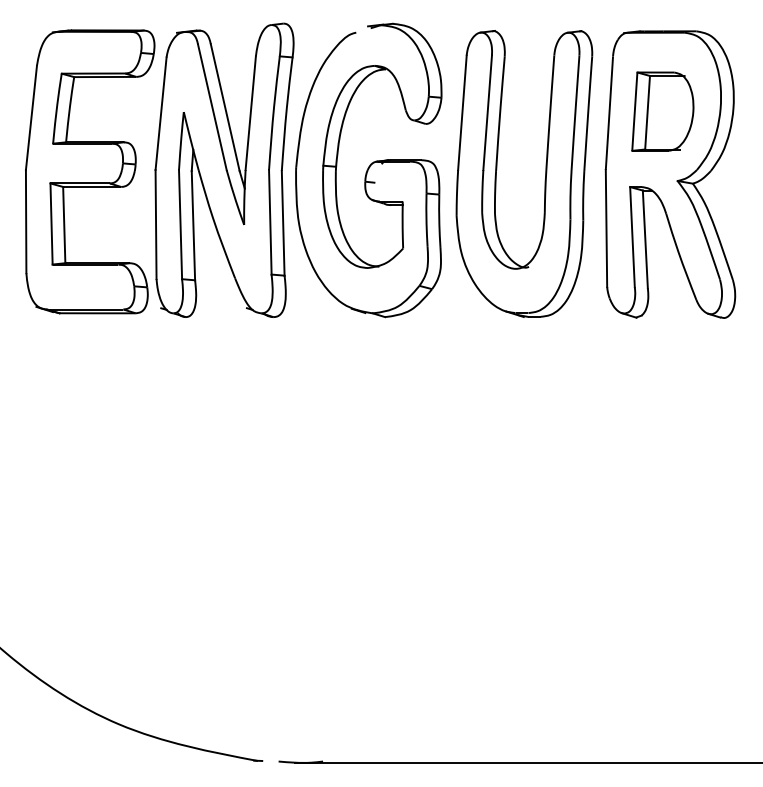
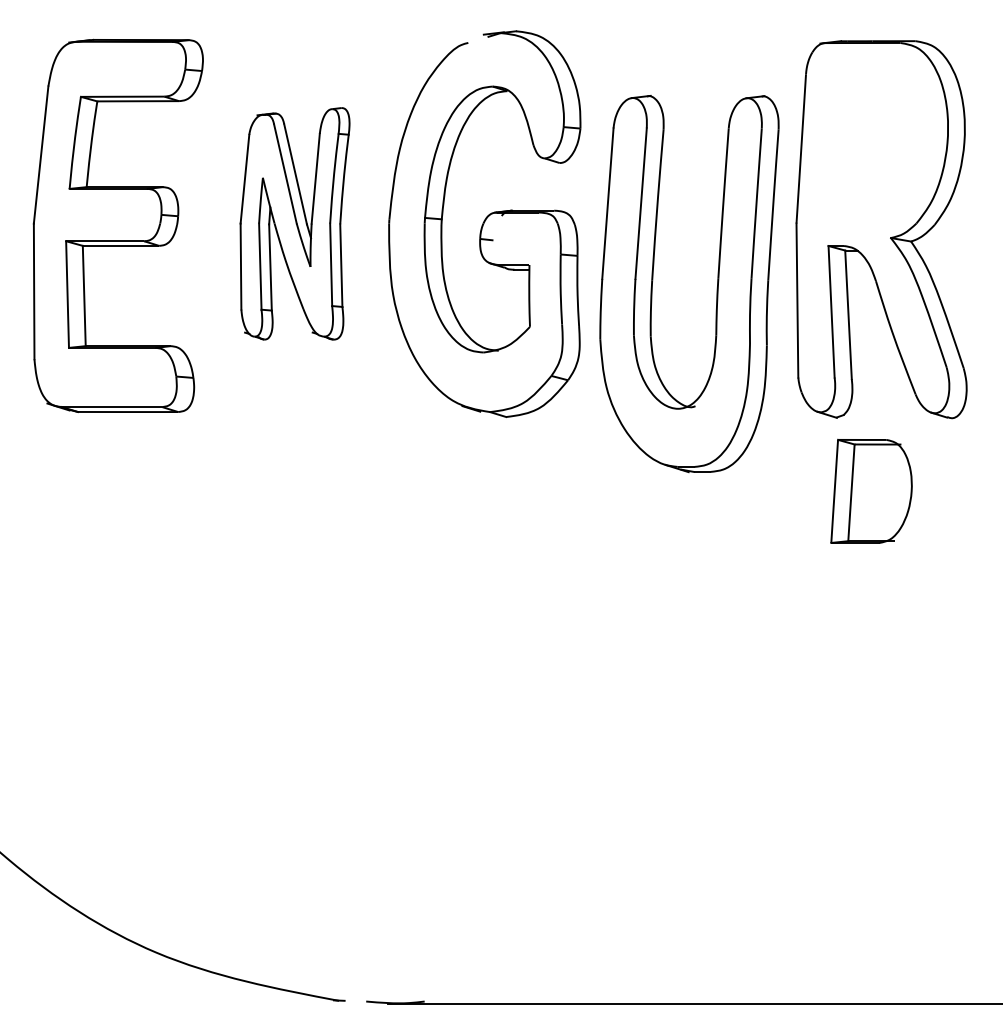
part: (662, 111) -> (871, 491), moved
part: (224, 169) -> (295, 222), size x0.6
part: (545, 173) -> (717, 283), moved

